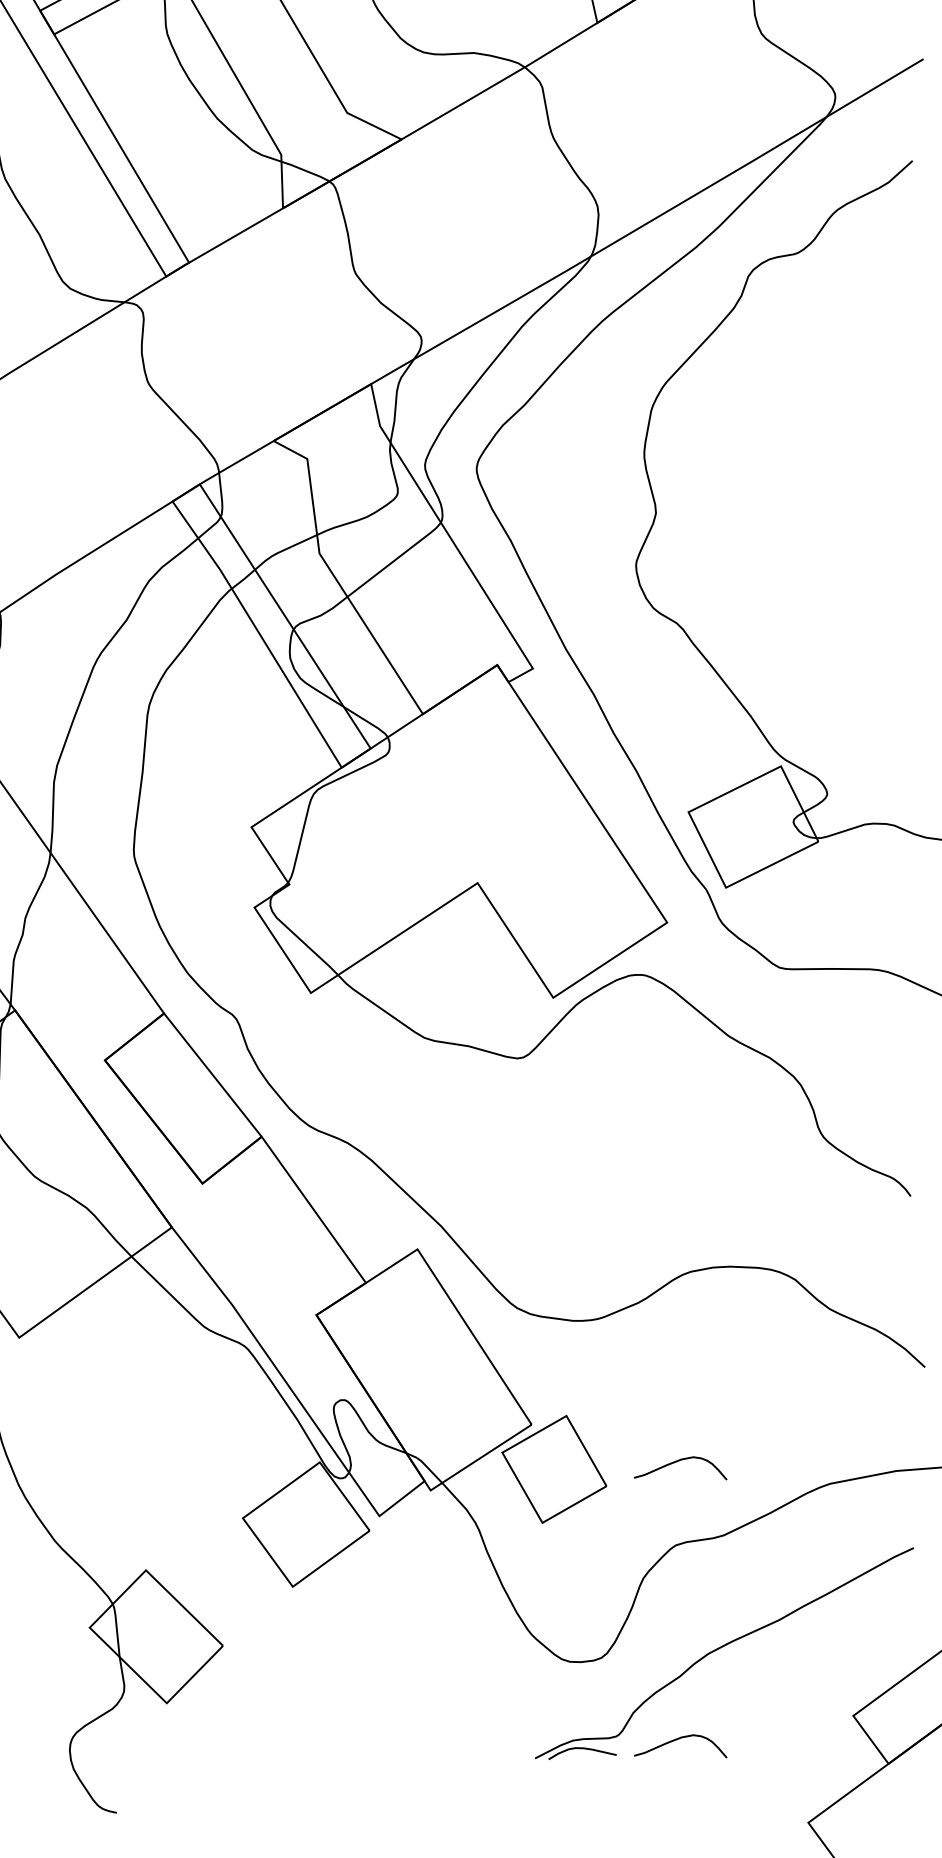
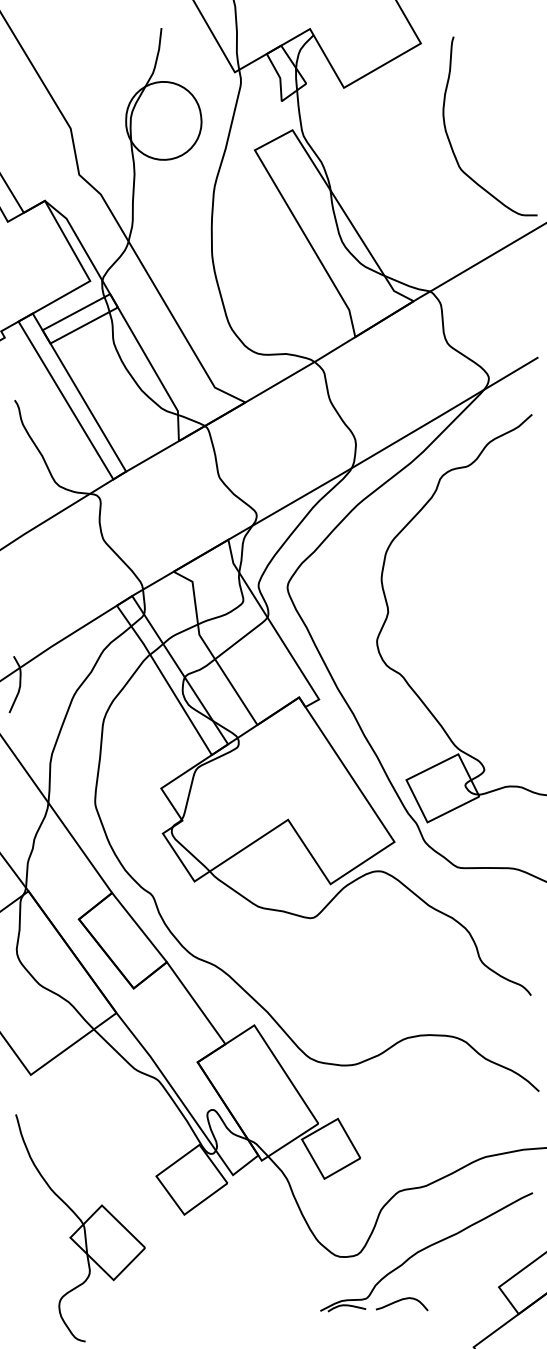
curve: (677, 1463) -> (400, 1145), removed

